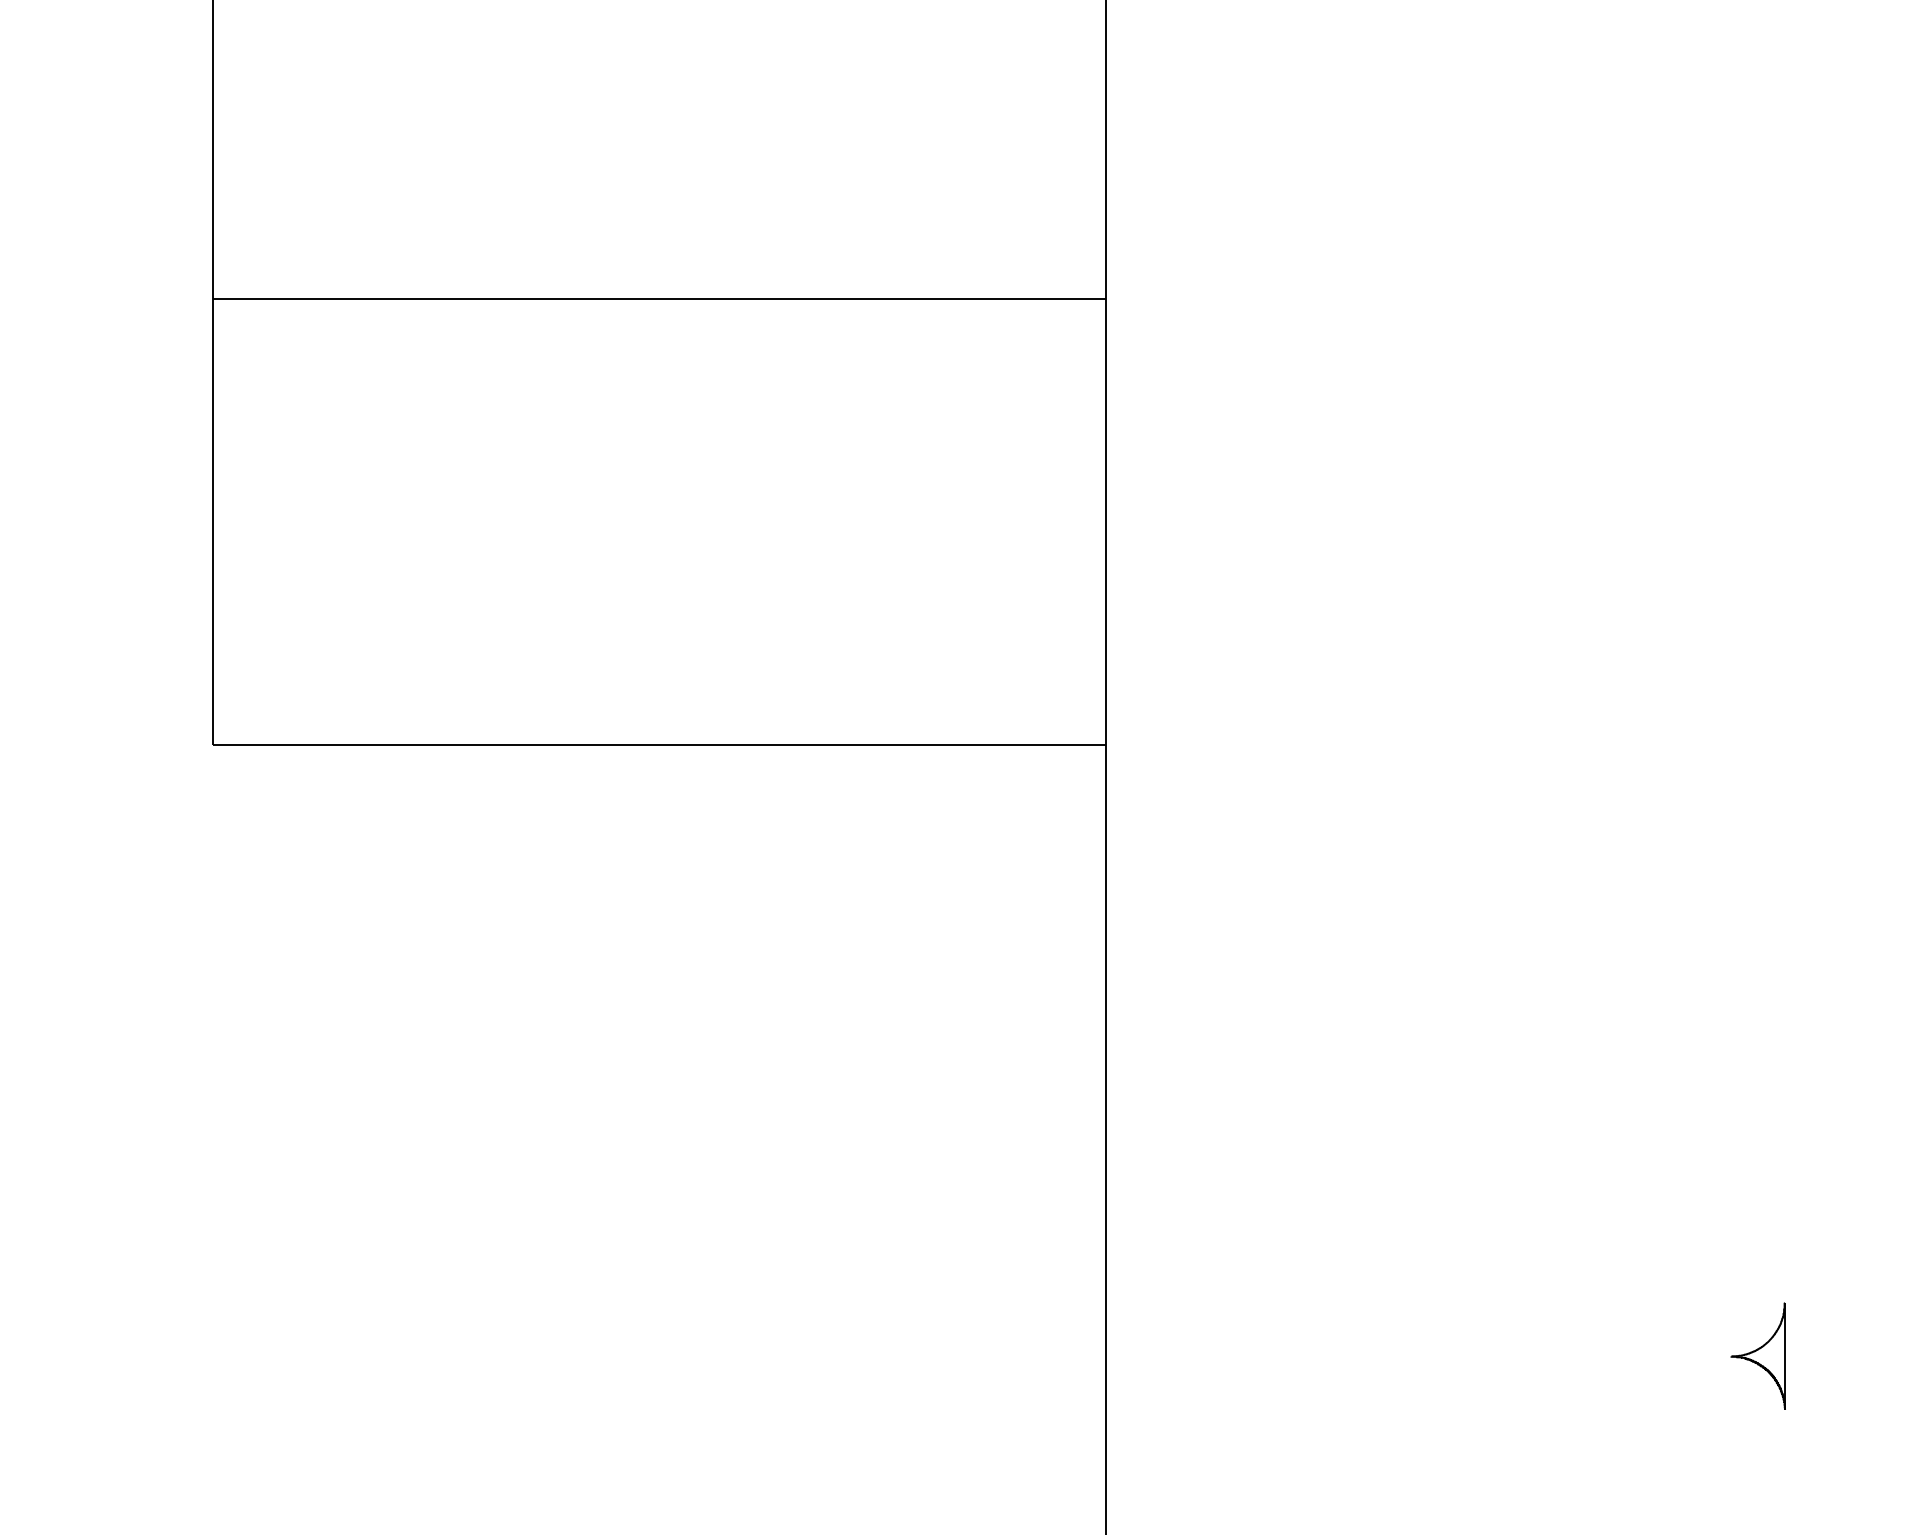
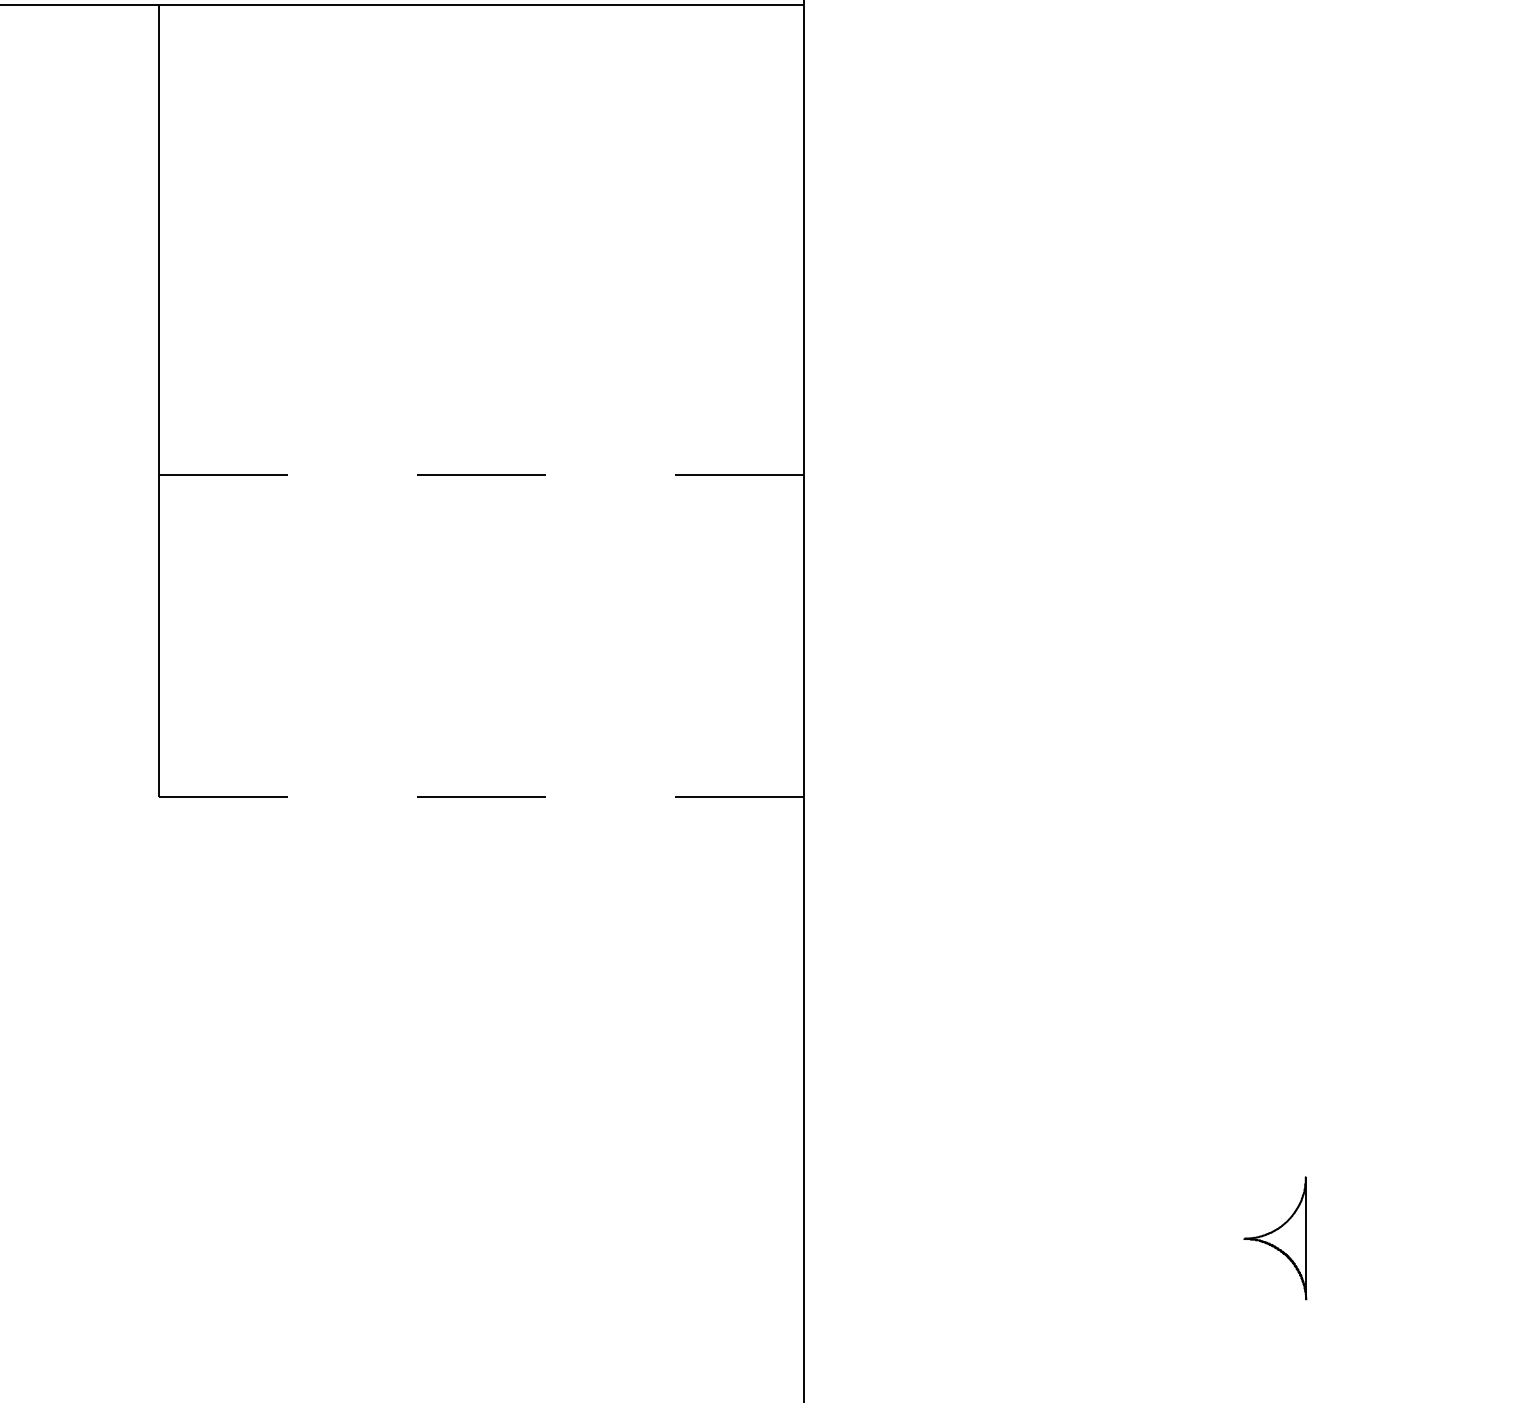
line: (658, 298) -> (481, 474), solid -> dashed
line: (658, 745) -> (481, 797), solid -> dashed
part: (1758, 1355) -> (1275, 1237), size x1.6

